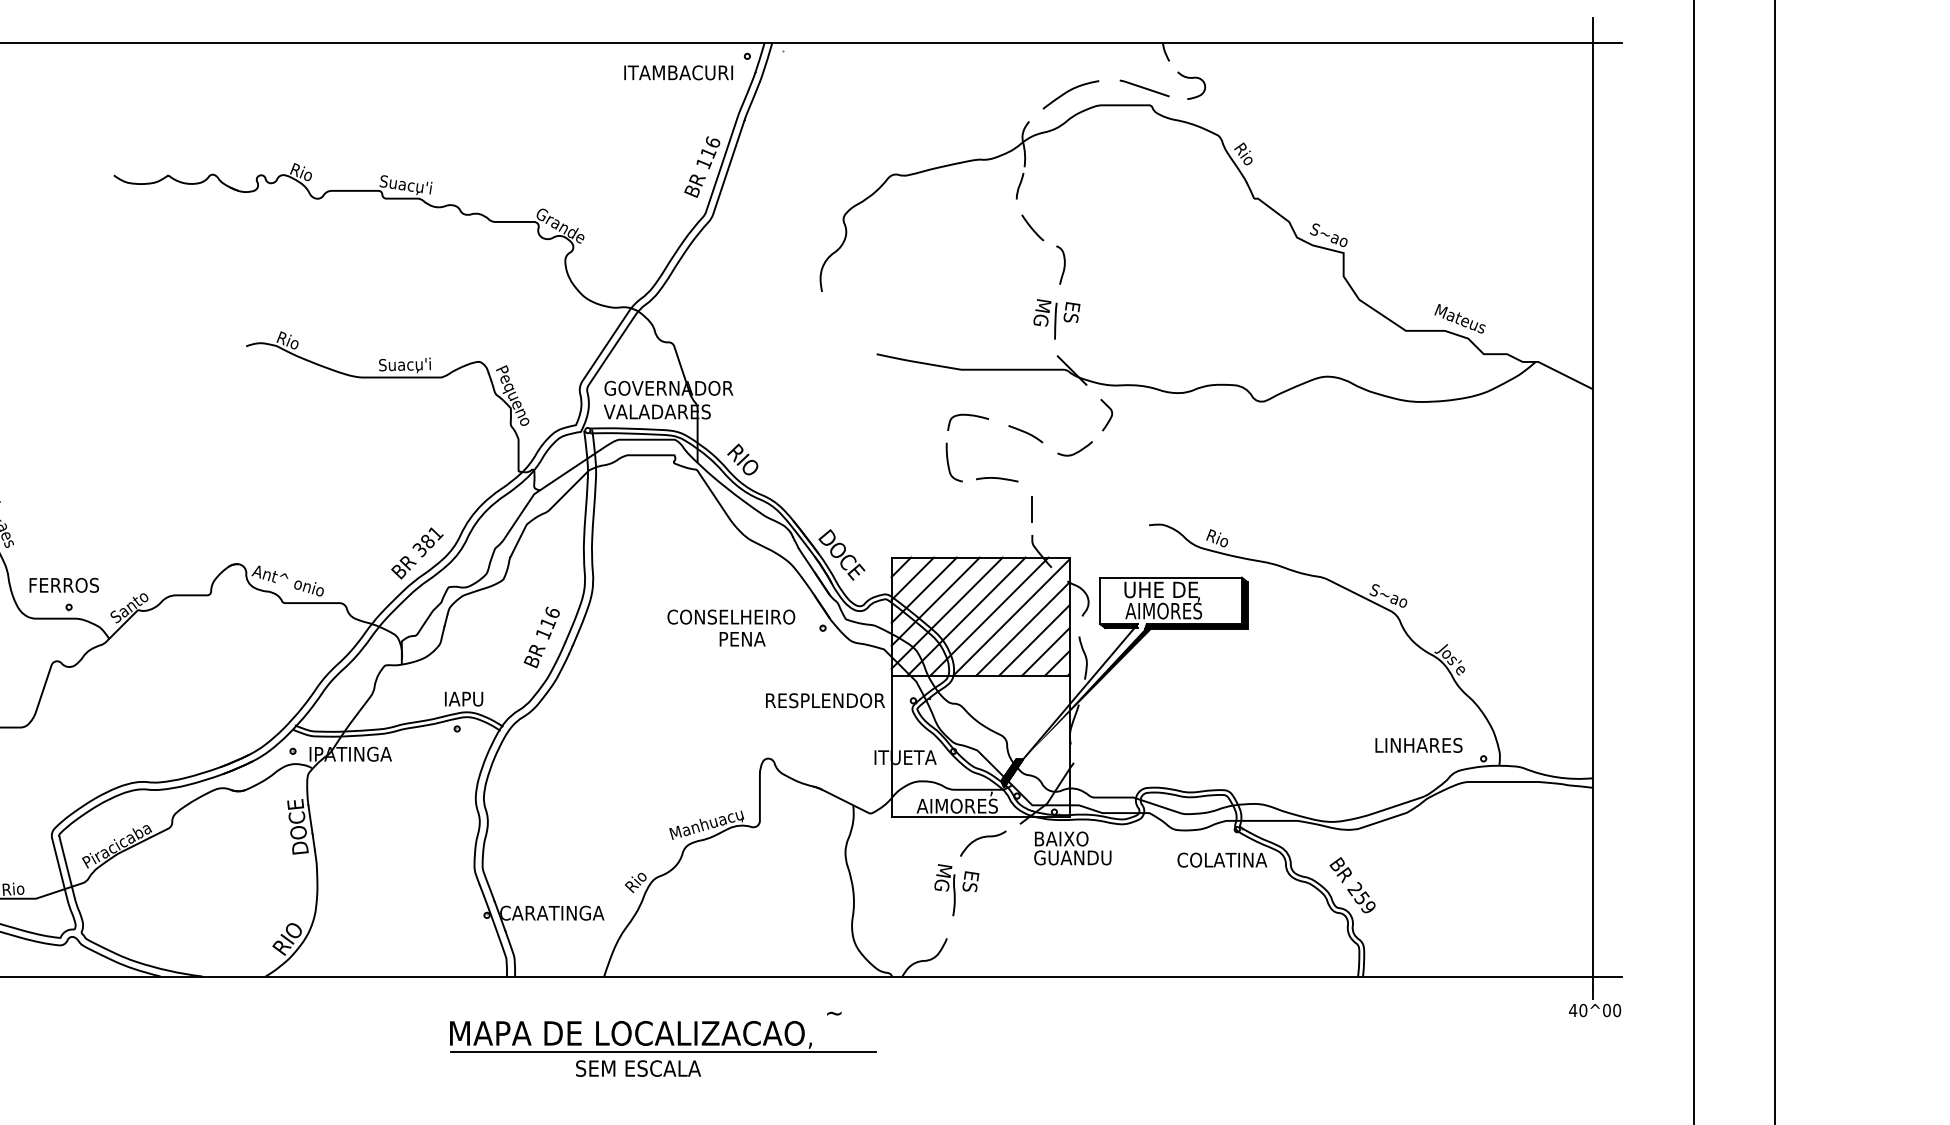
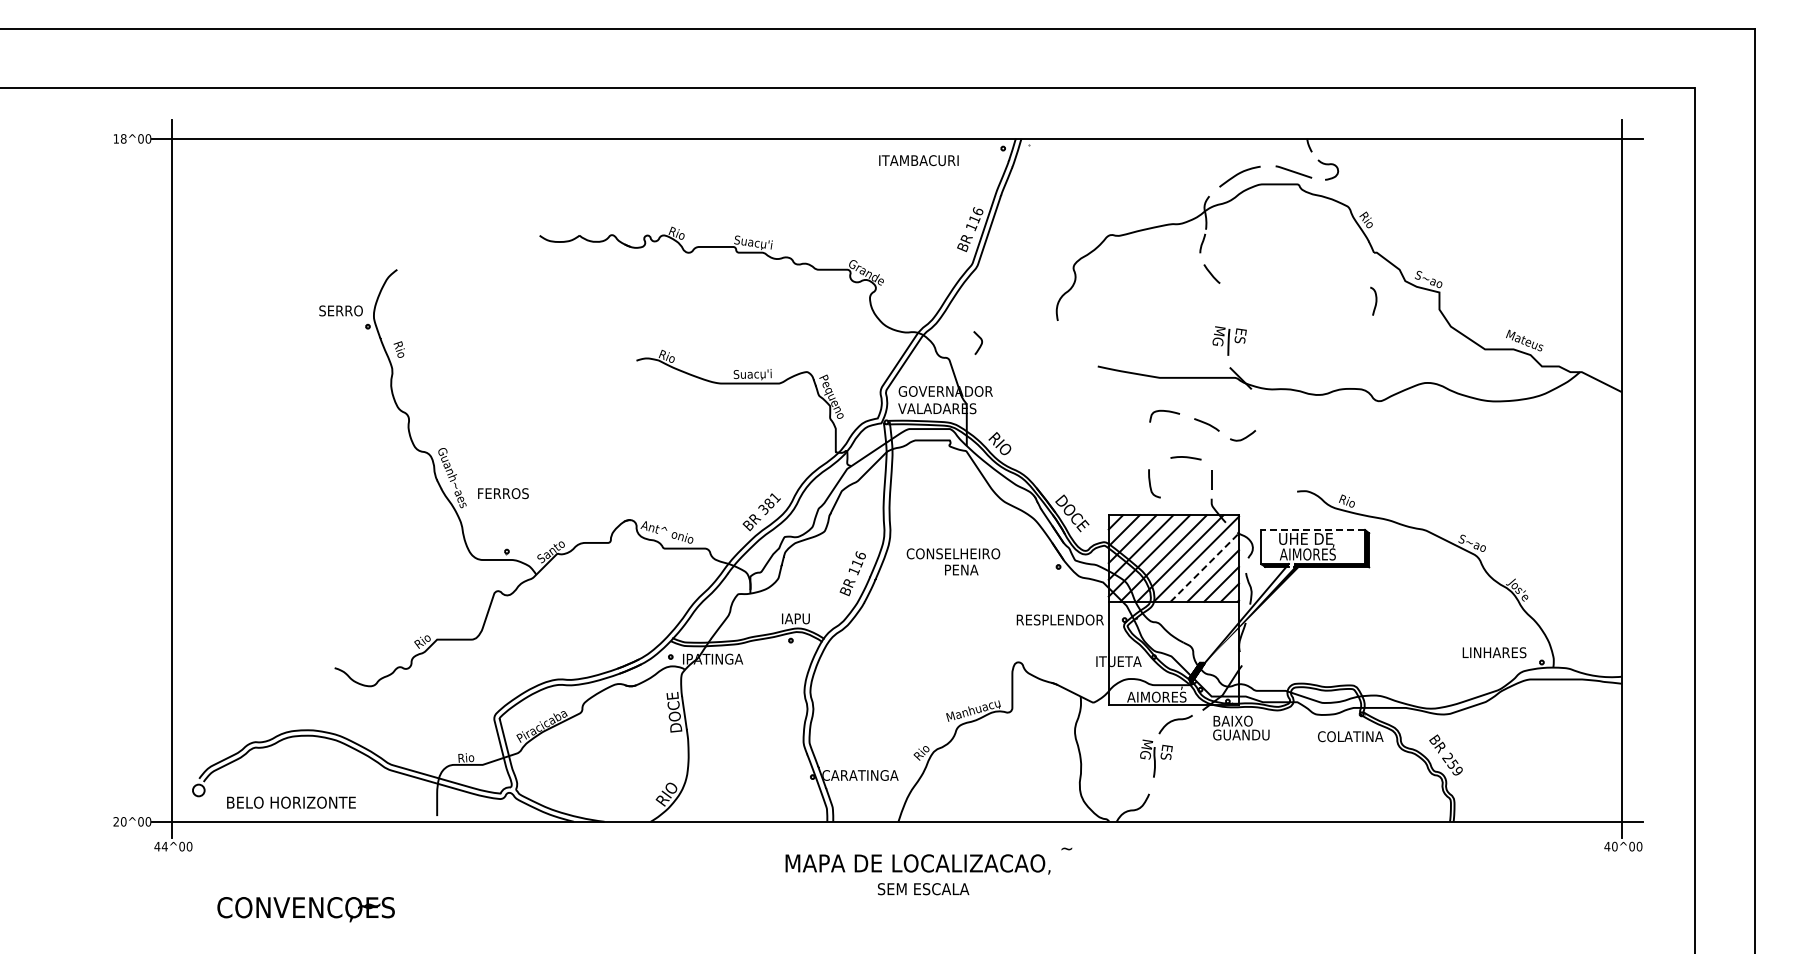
text: (678, 72) -> (918, 160), moved
curve: (1063, 264) -> (1375, 300), moved
curve: (1109, 417) -> (980, 344), moved
curve: (950, 464) -> (1151, 485), moved
line: (1171, 577) -> (1313, 529), solid -> dashed
text: (64, 585) -> (503, 493), moved
text: (731, 627) -> (953, 561), moved
line: (1023, 628) -> (1205, 567), solid -> dashed
line: (663, 1051) -> (941, 876), removed

